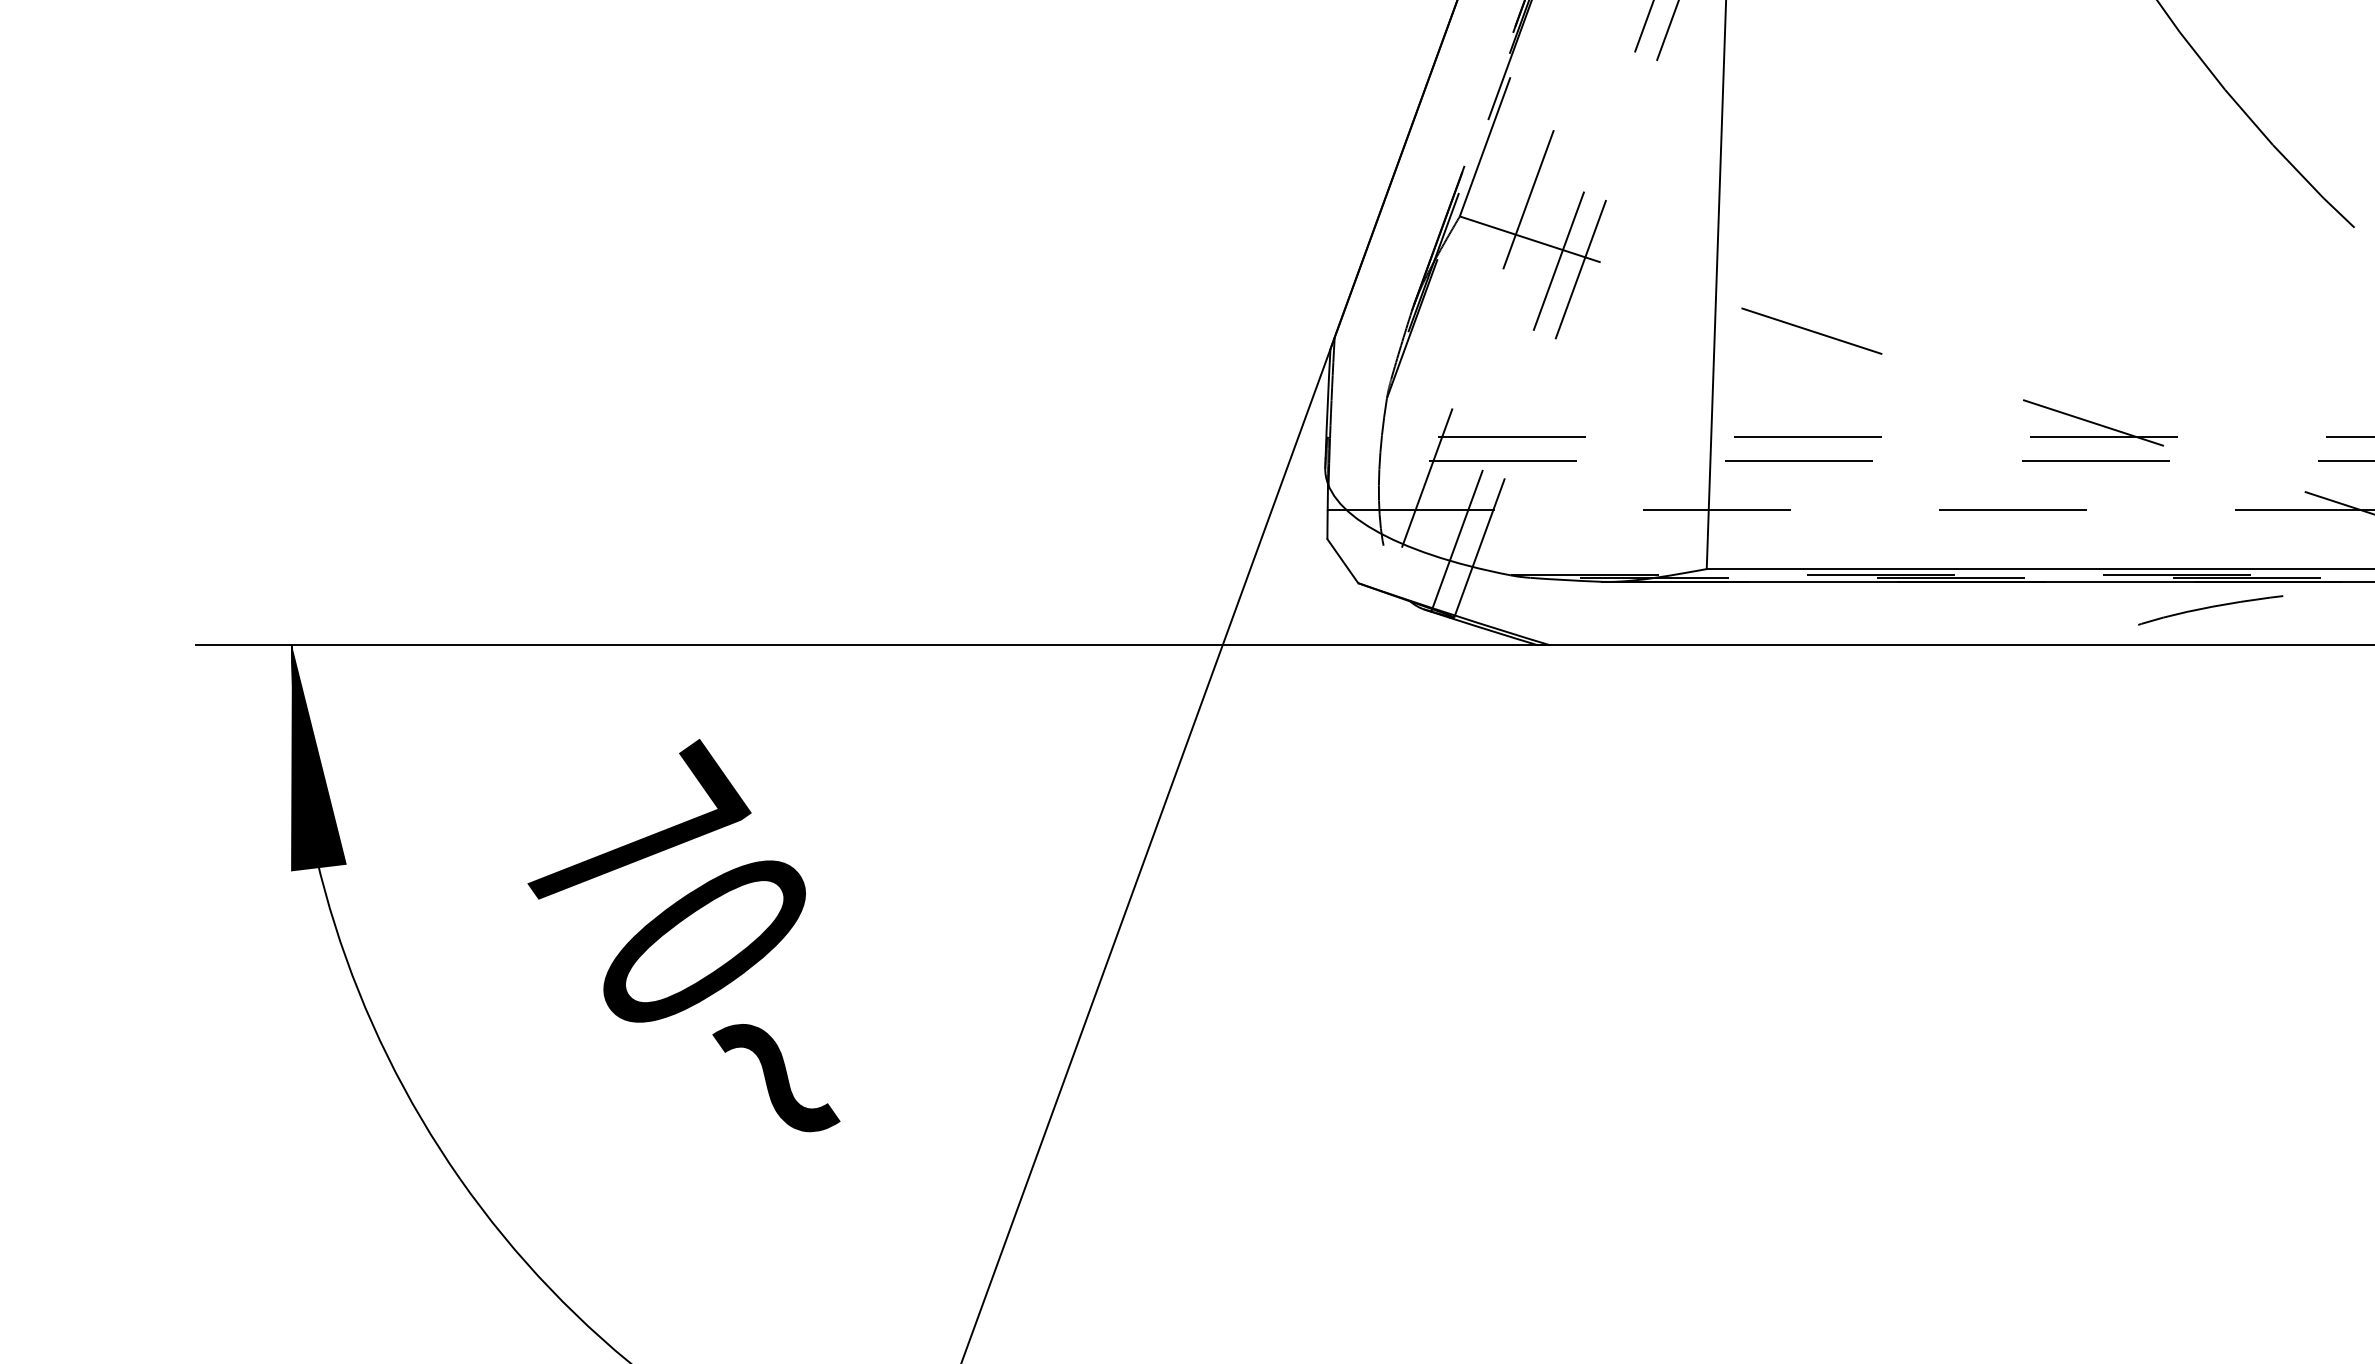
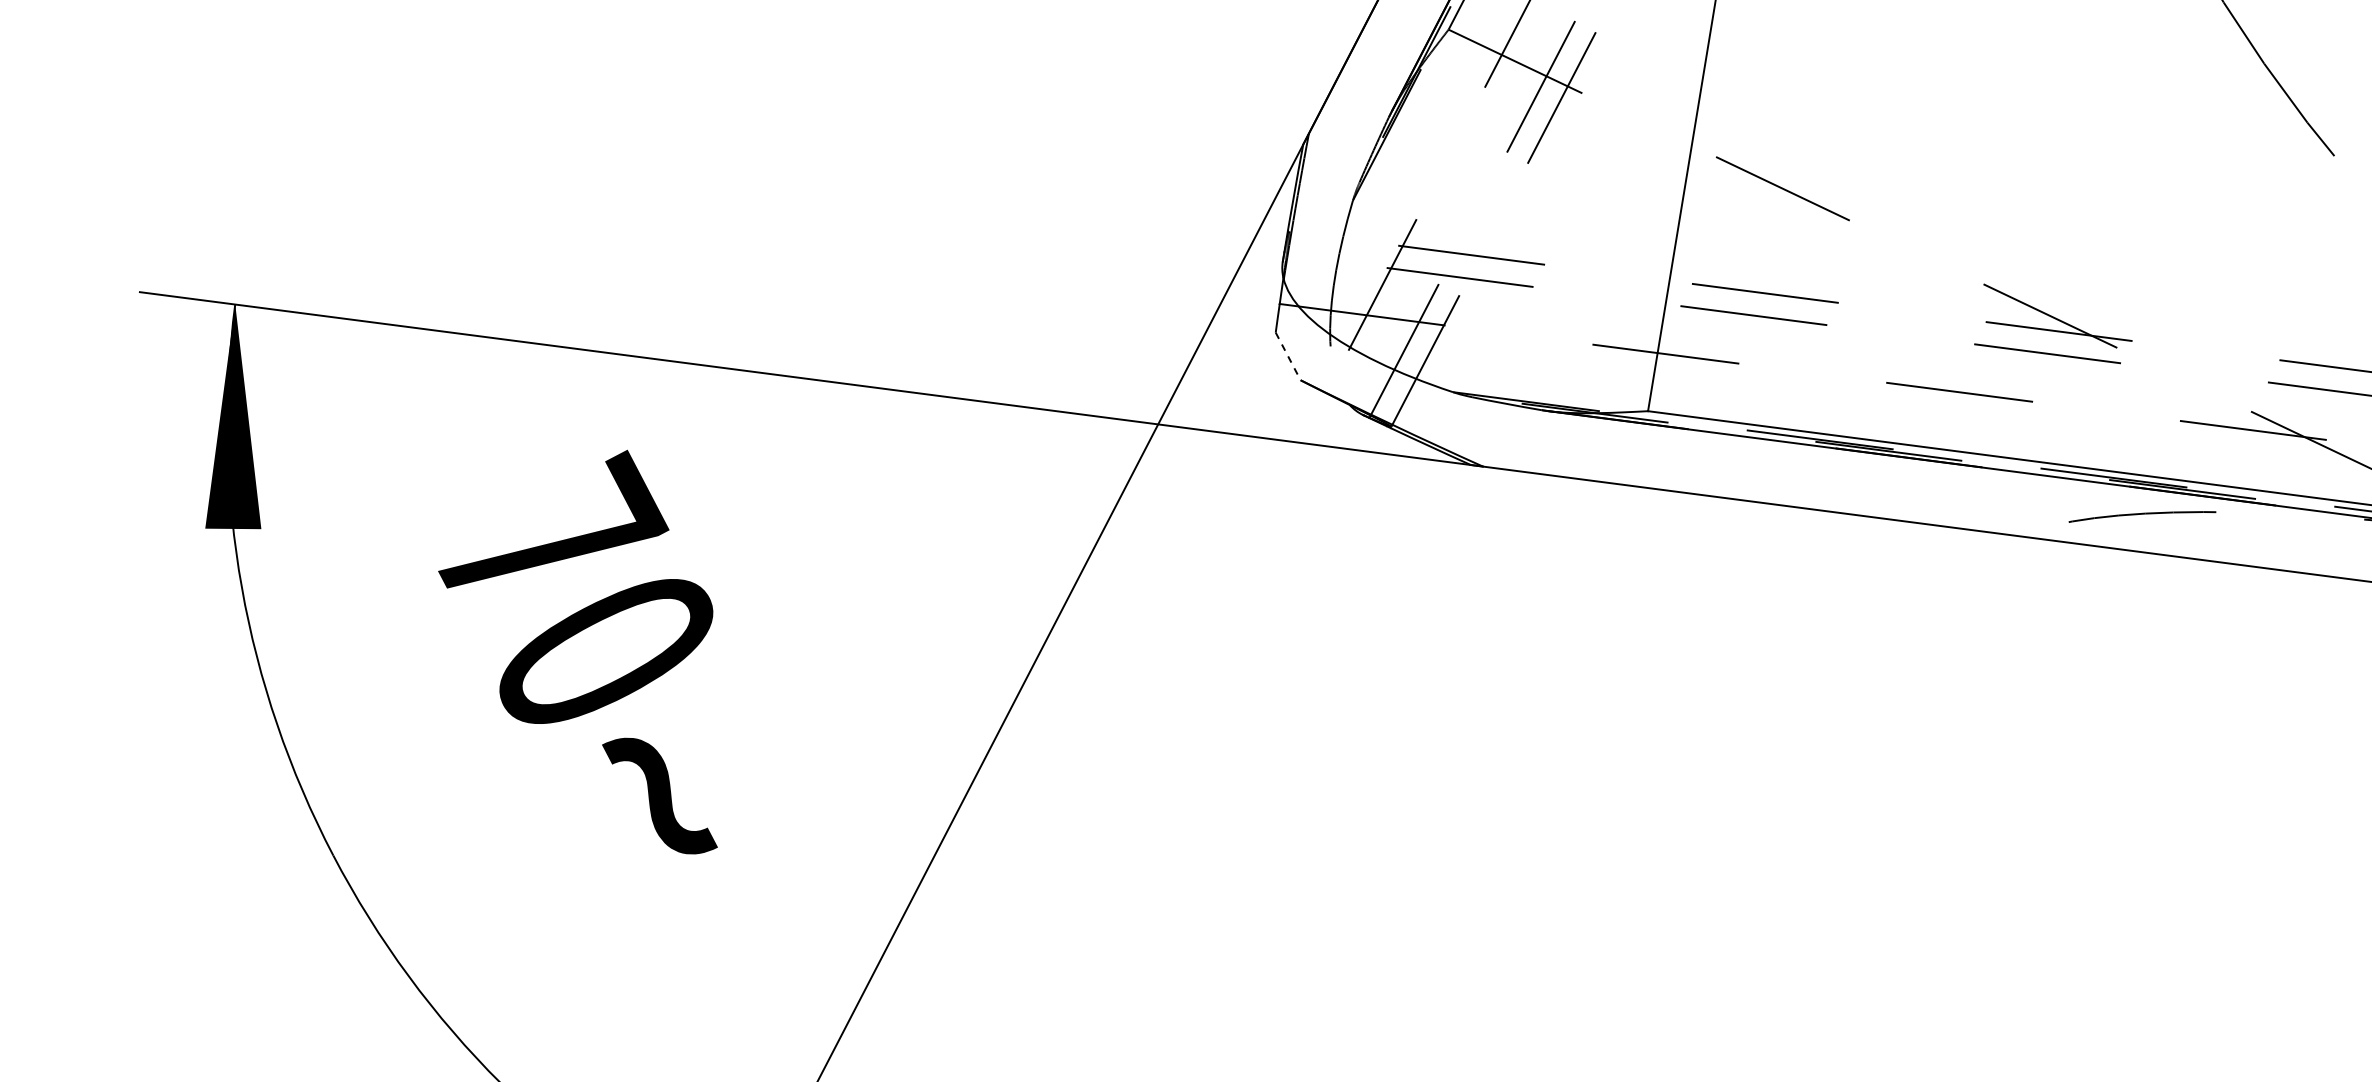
line: (1342, 561) -> (1287, 356), solid -> dashed

